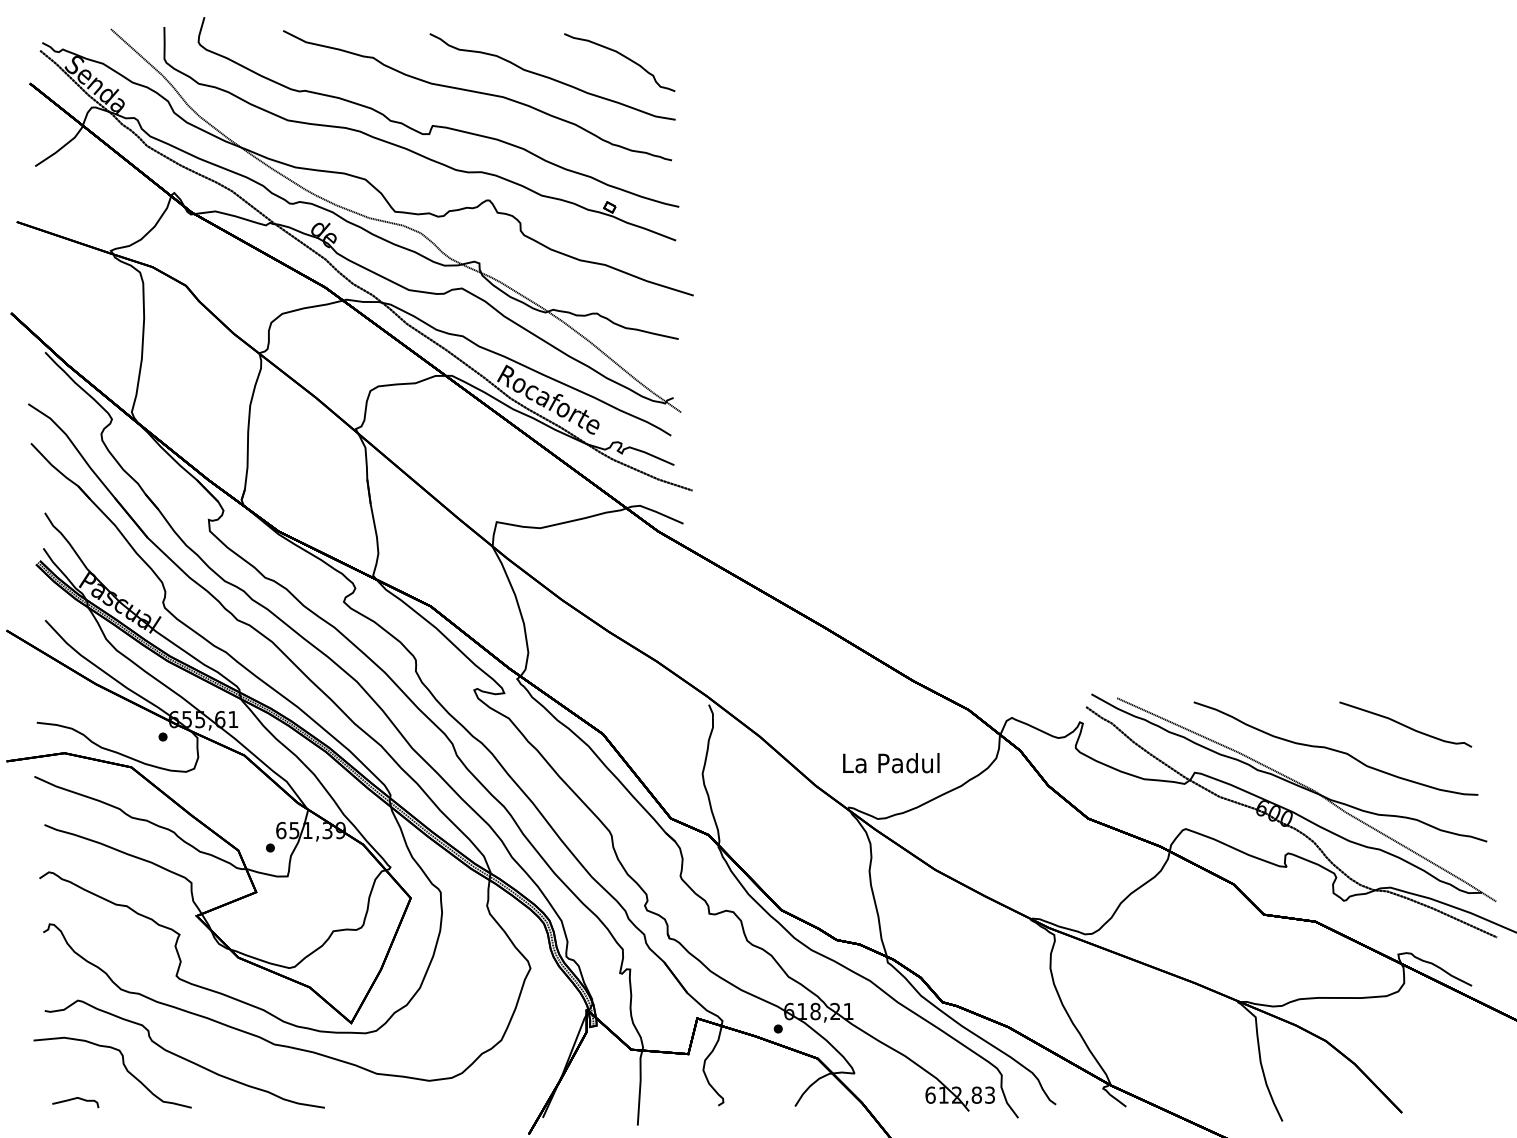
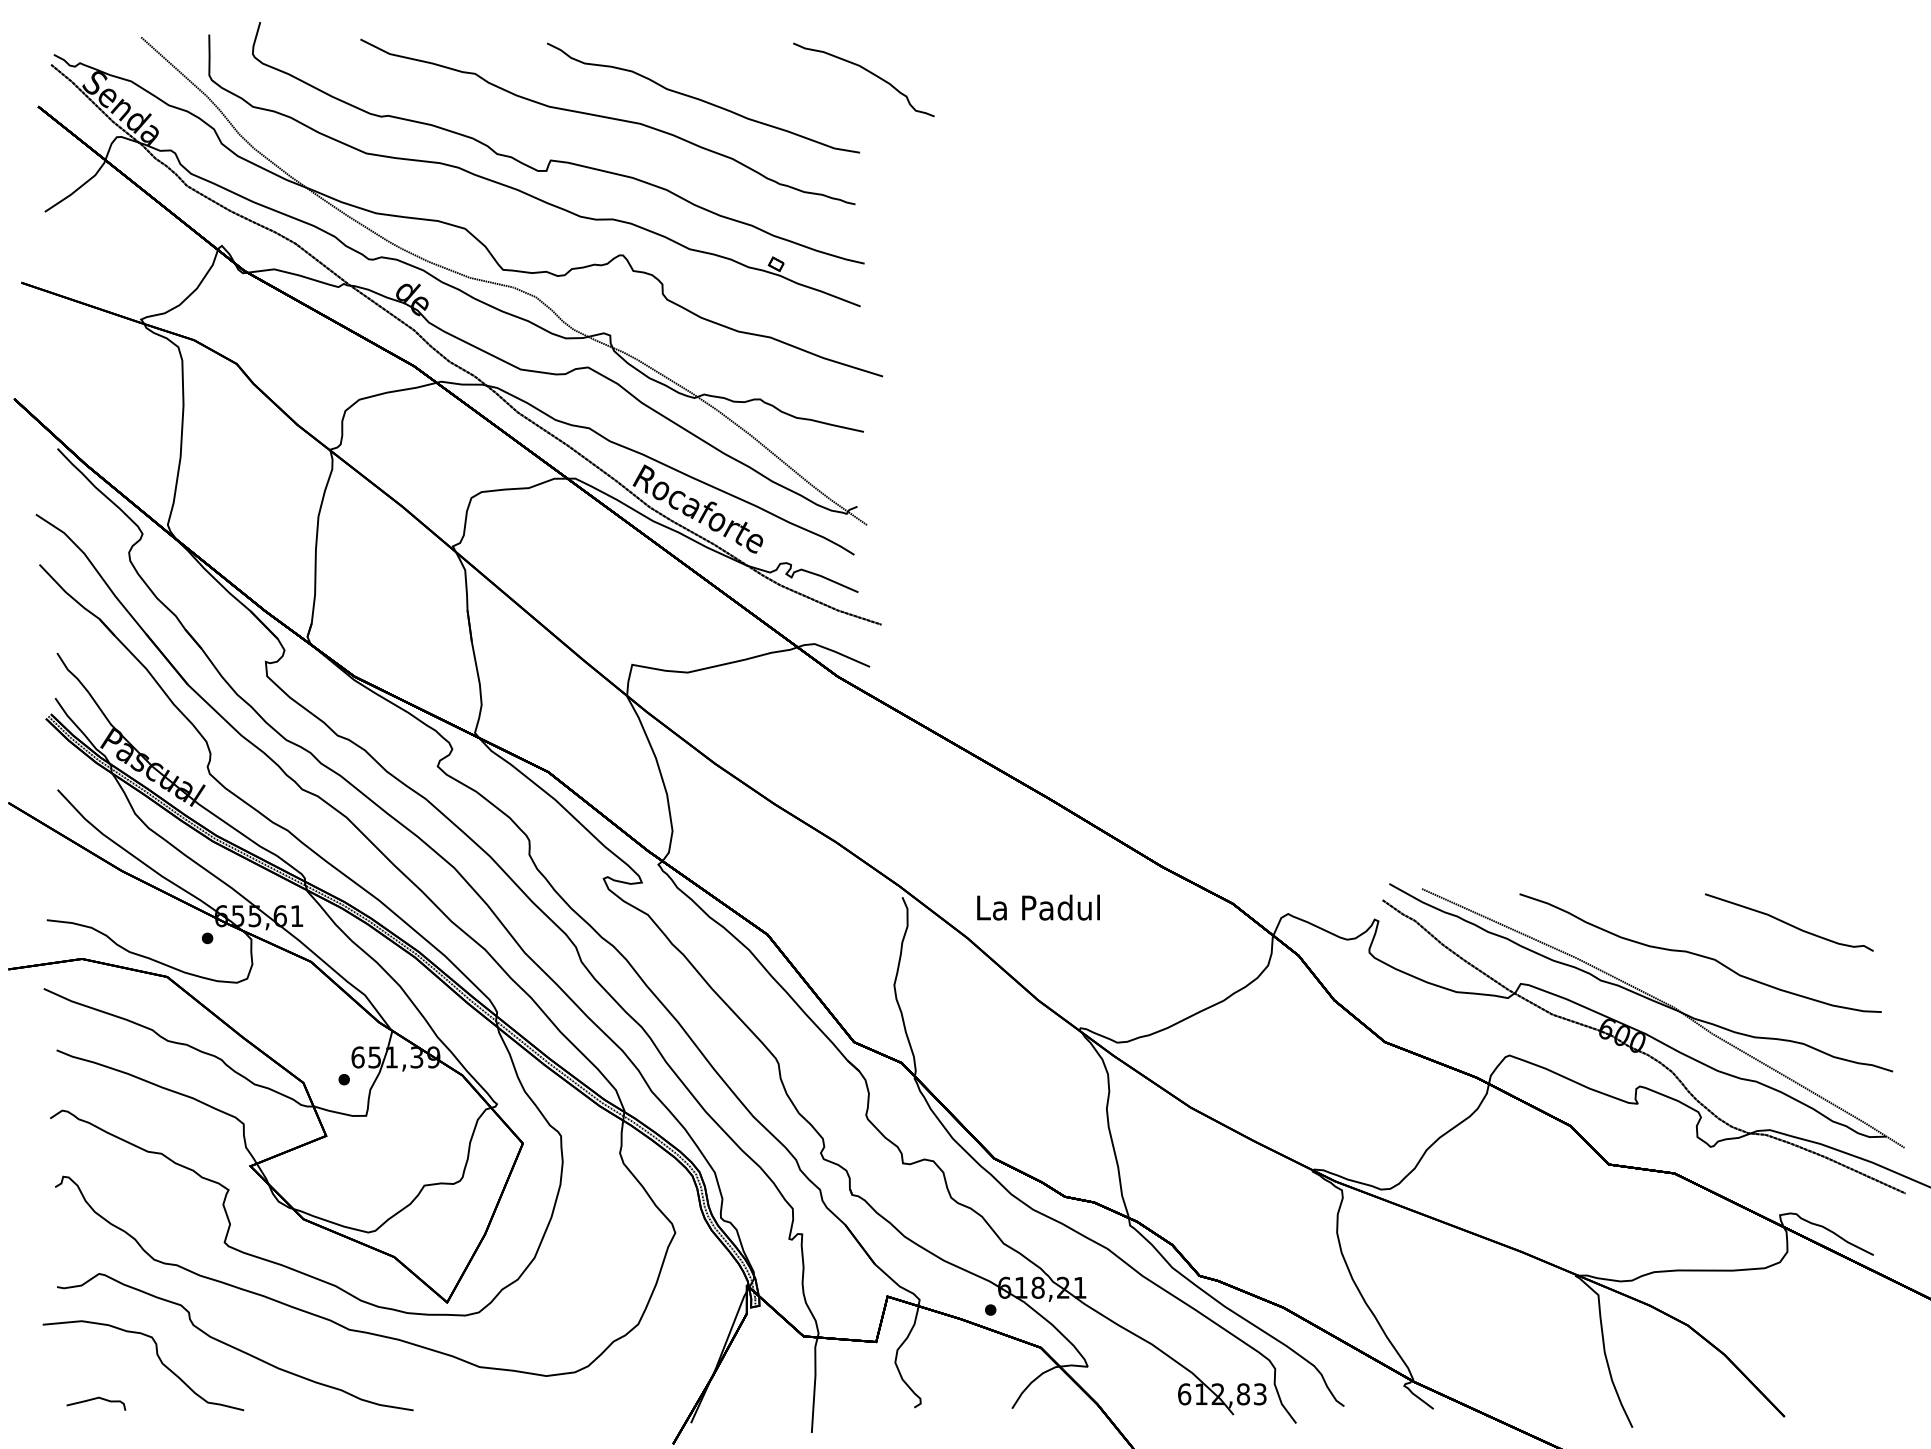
curve: (623, 56) -> (868, 72), moved
text: (891, 763) -> (1038, 907), moved

